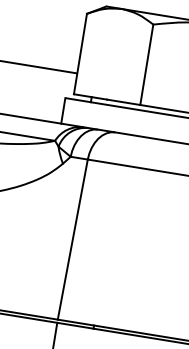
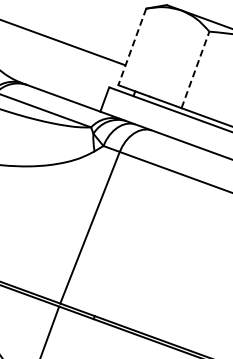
line: (80, 53) -> (132, 46), solid -> dashed
line: (146, 64) -> (195, 69), solid -> dashed

